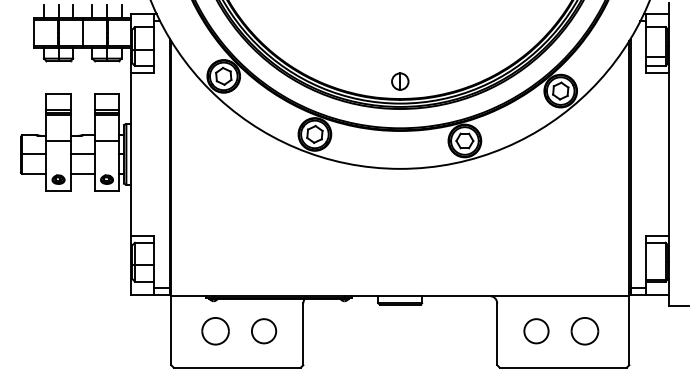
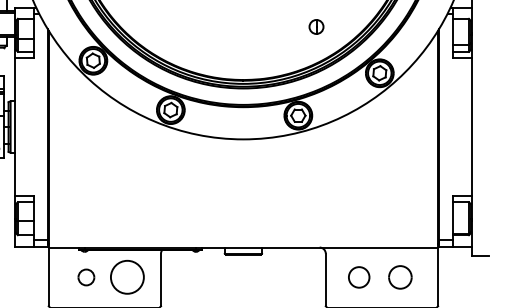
part: (400, 81) -> (316, 26), moved
part: (215, 331) -> (86, 277), size x0.7
circle: (264, 331) -> (128, 277), size x1.6

